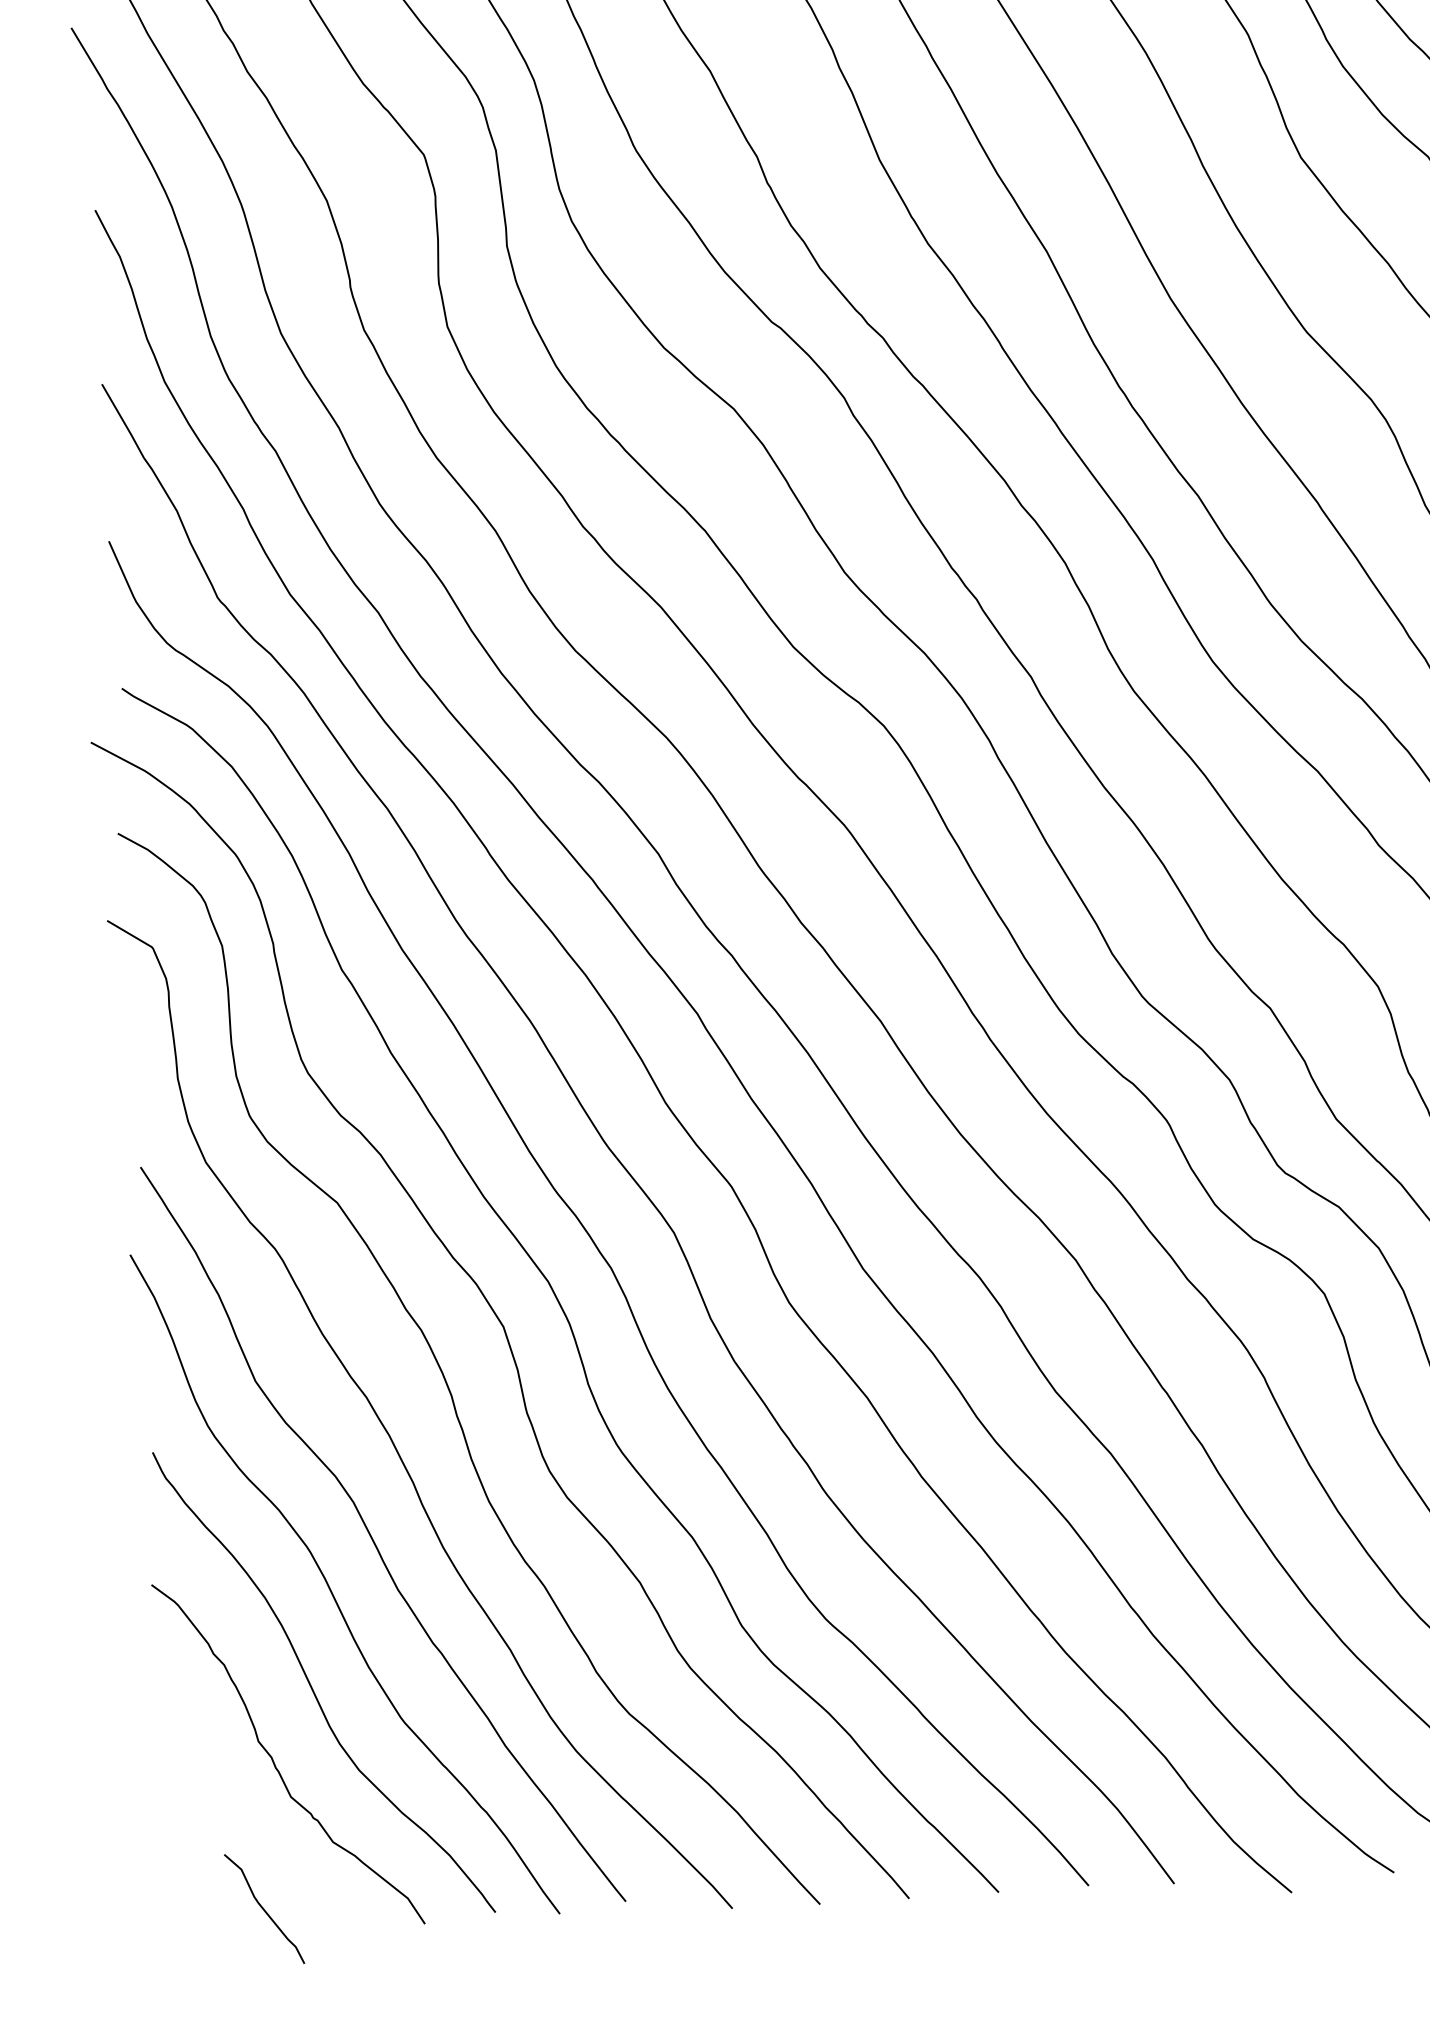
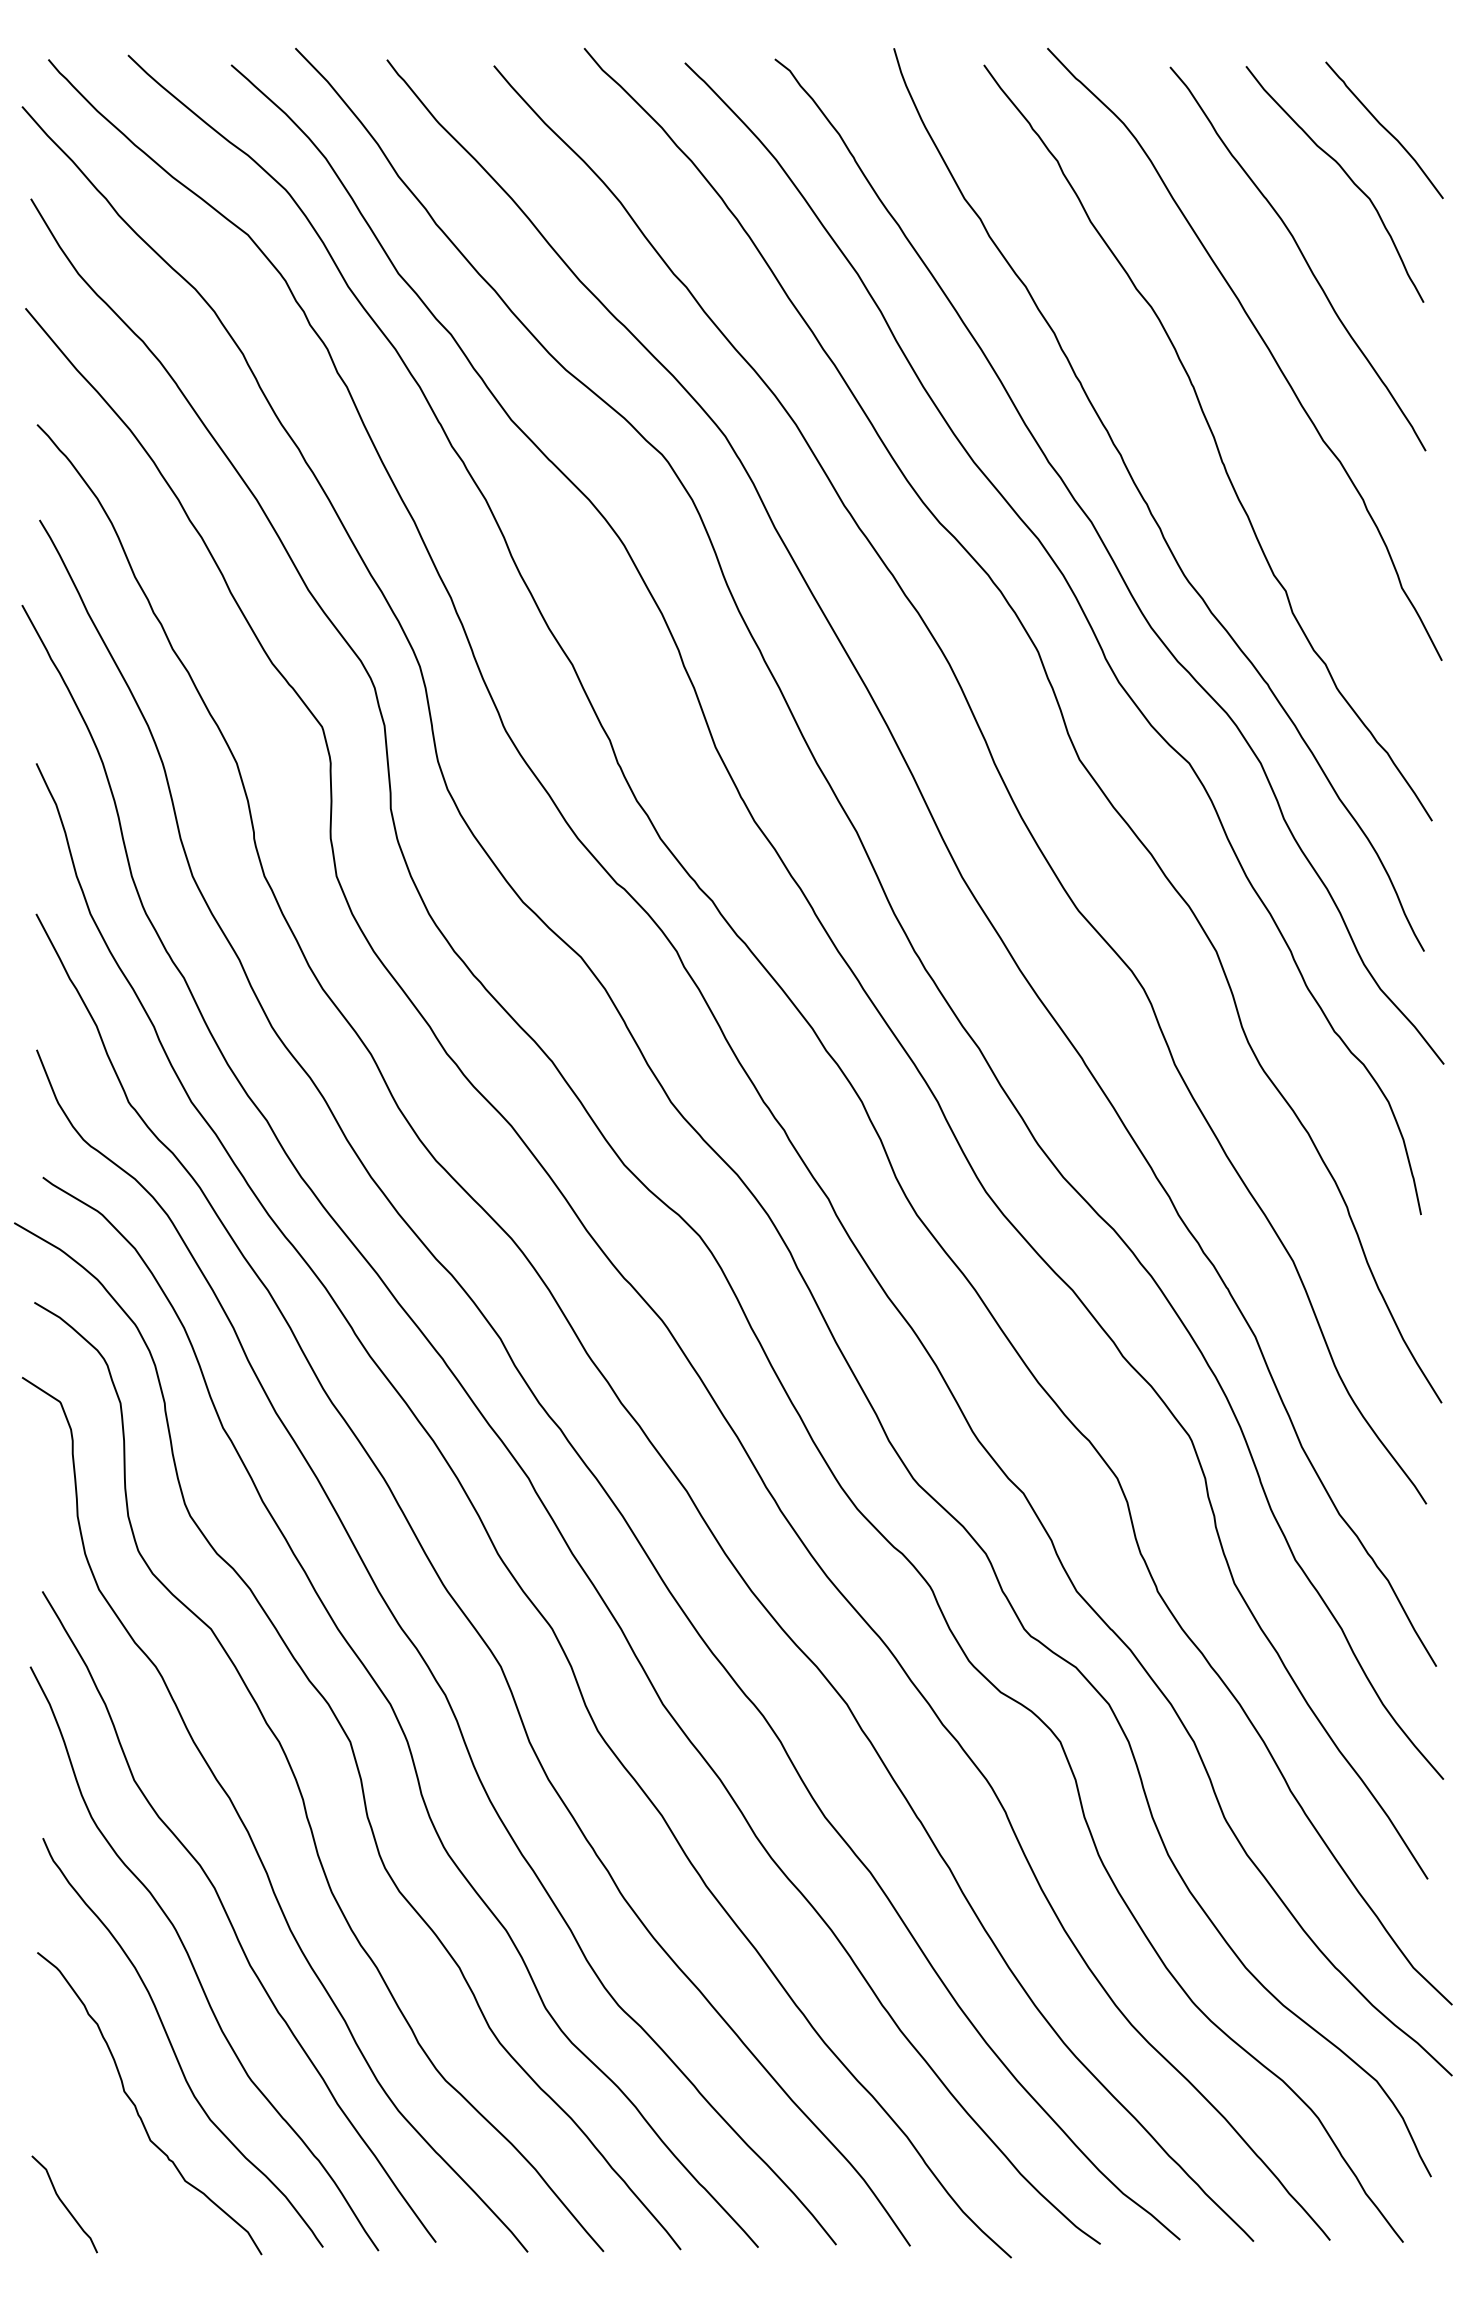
curve: (264, 1909) -> (64, 2204), moved

